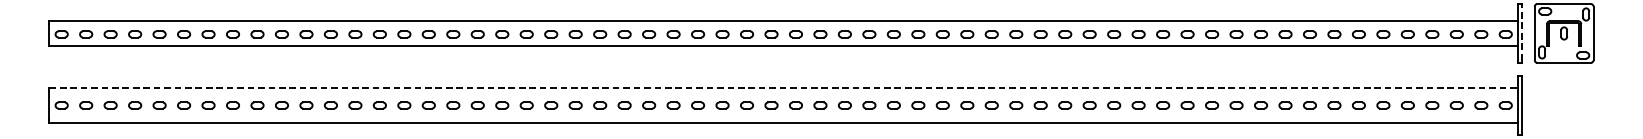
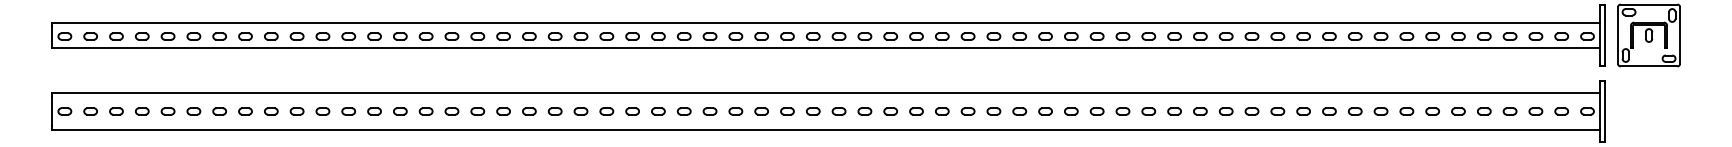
line: (1521, 33) -> (1604, 35), dashed -> solid
line: (784, 88) -> (826, 93), dashed -> solid

